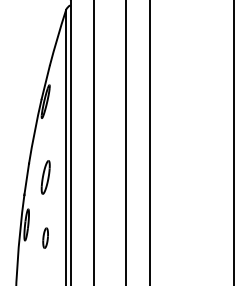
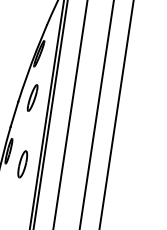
part: (45, 177) -> (32, 98), moved
part: (45, 237) -> (22, 163), size x1.67

